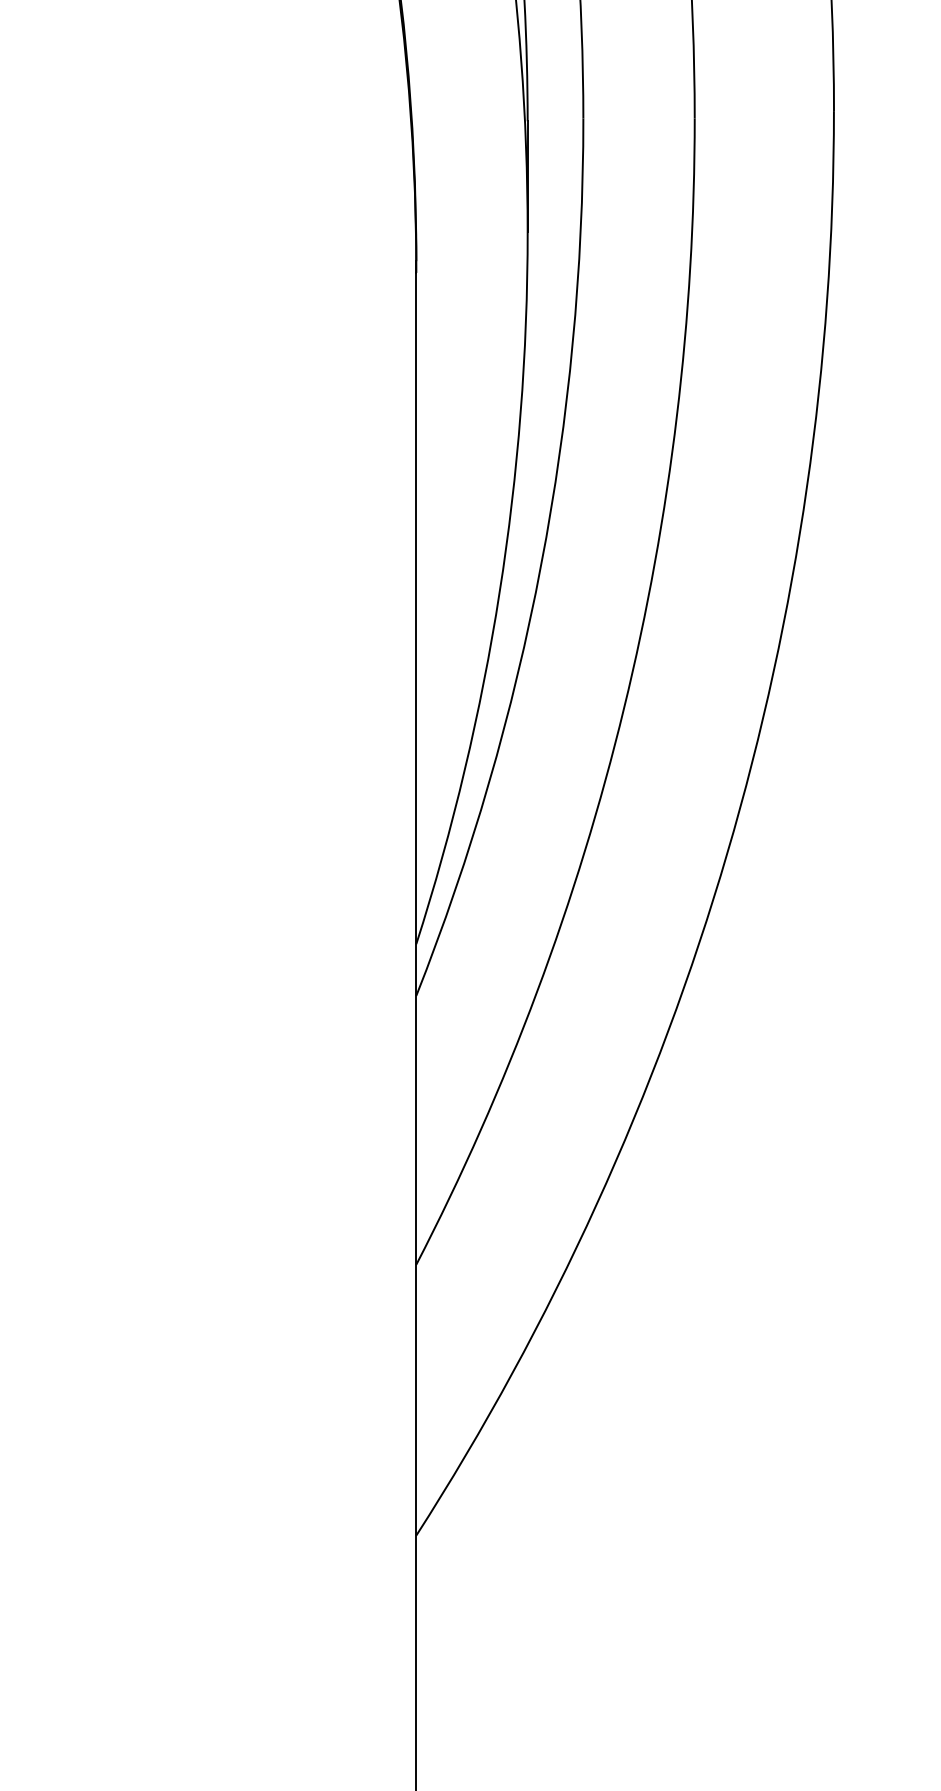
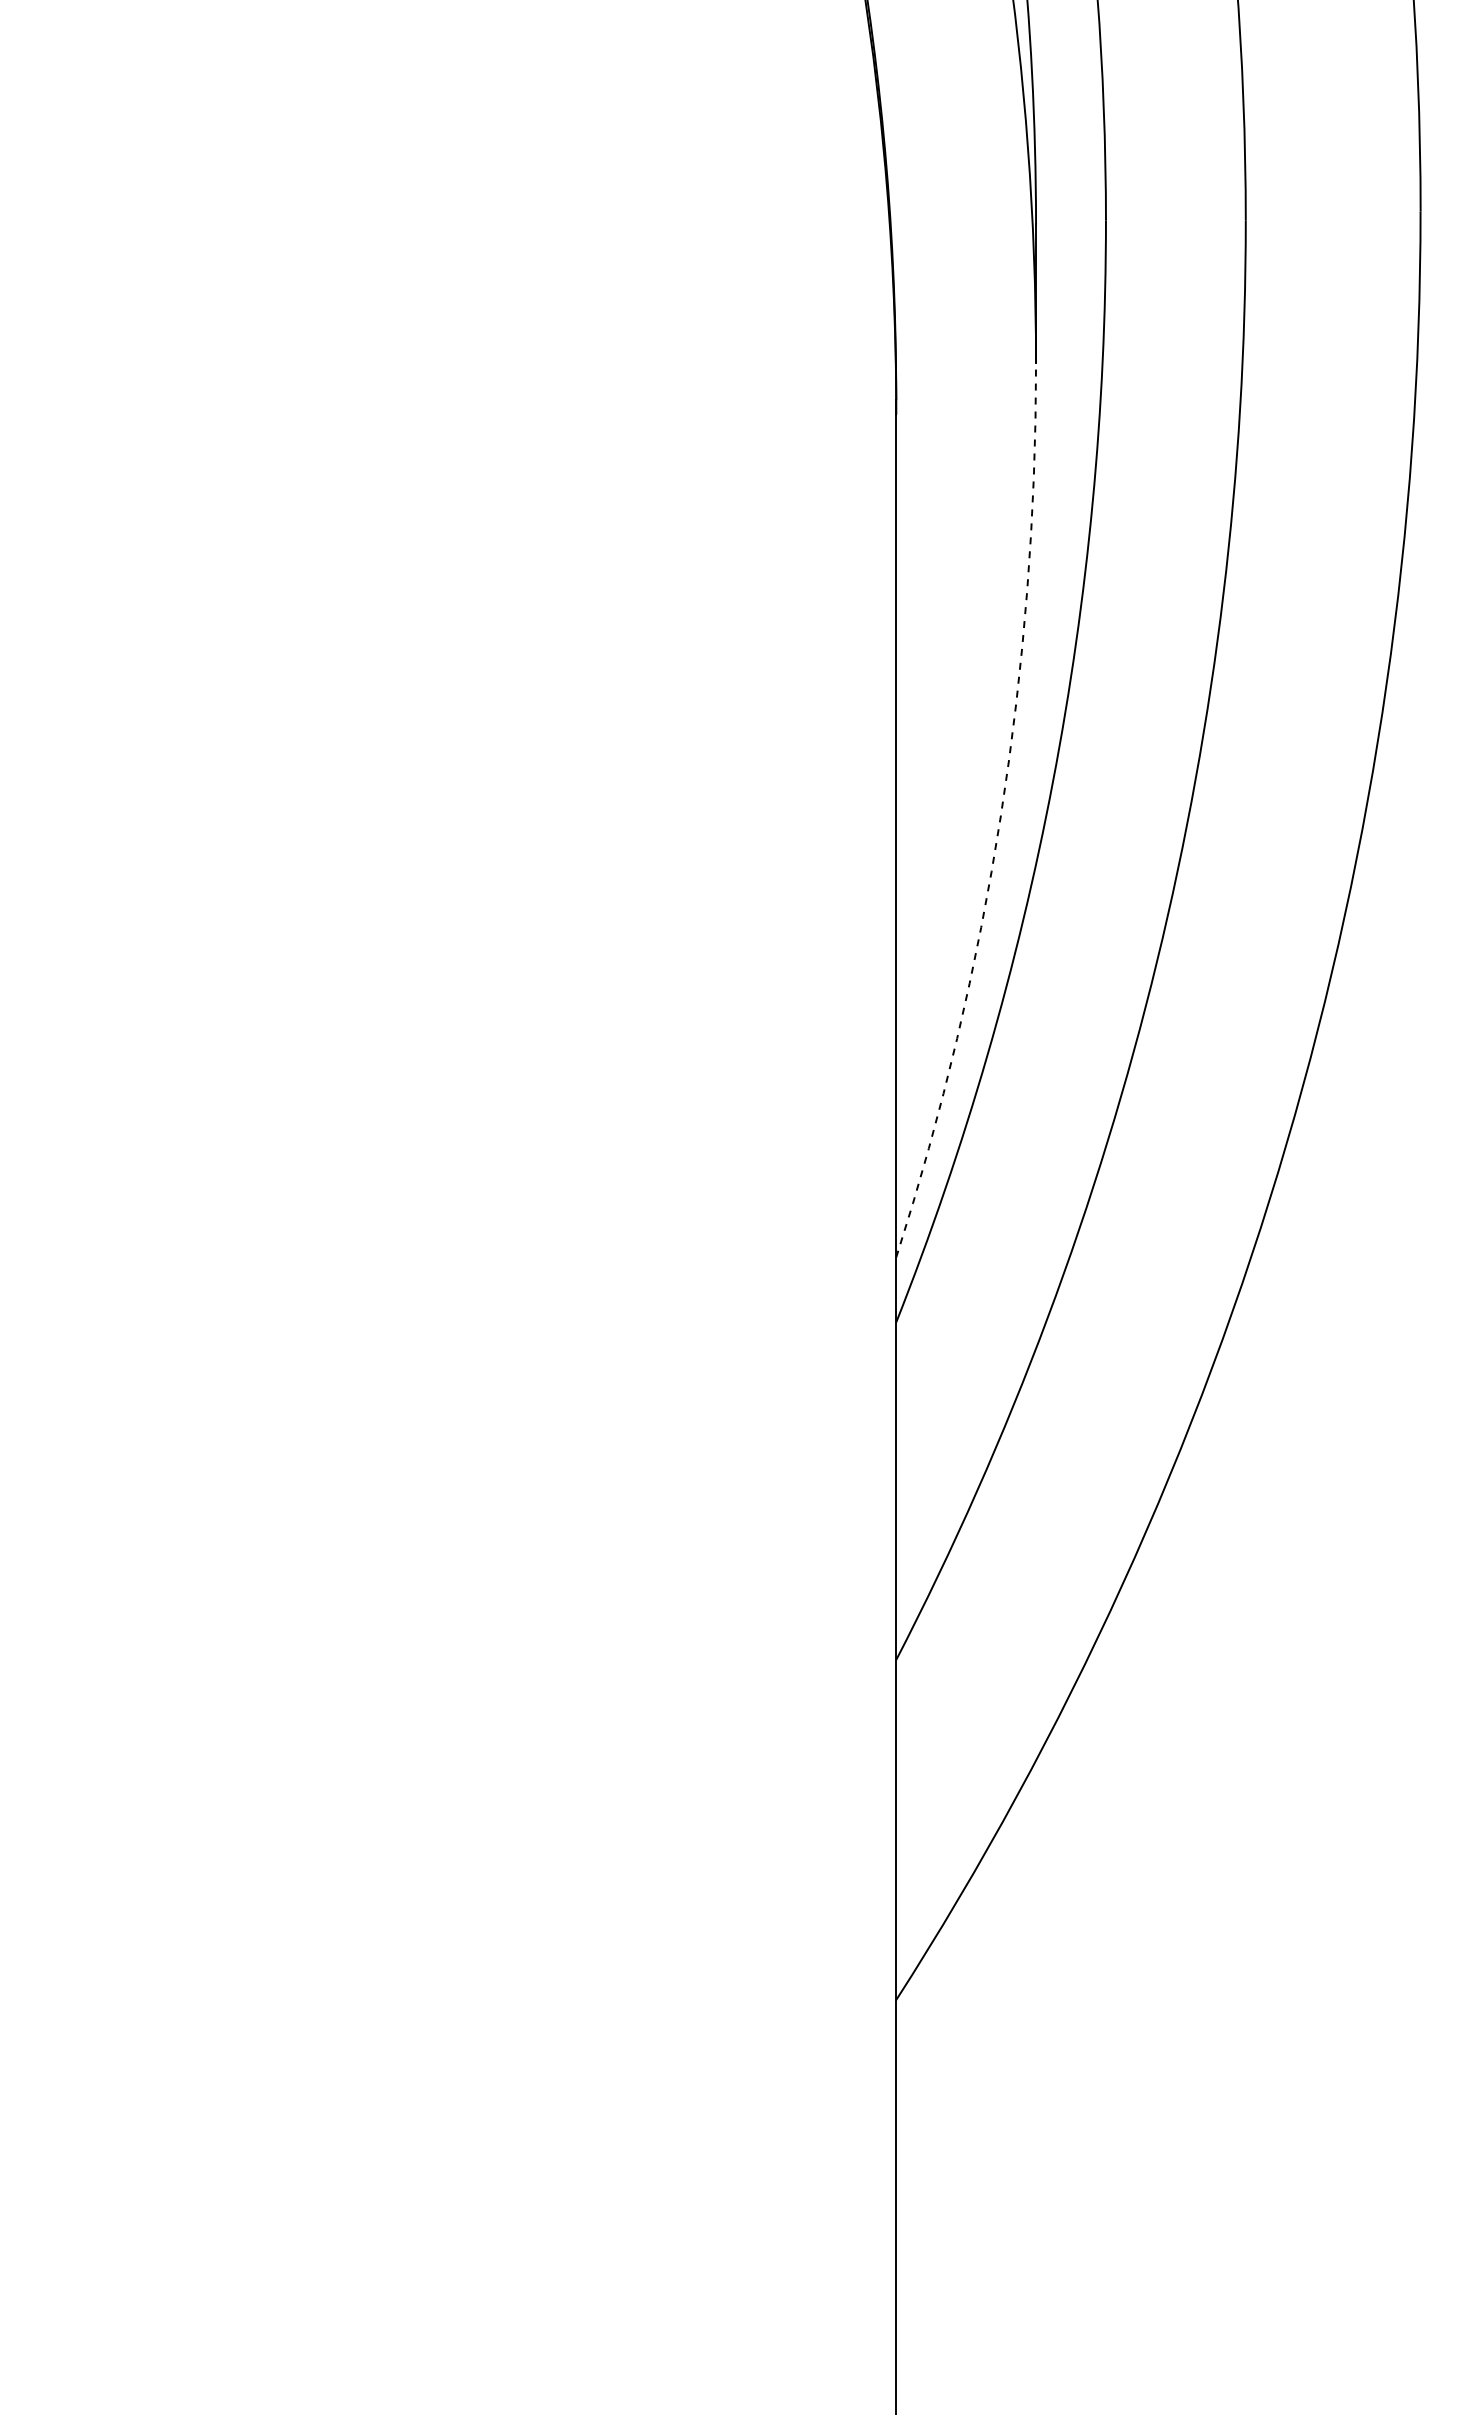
arc: (499, 592) -> (1000, 815), solid -> dashed

